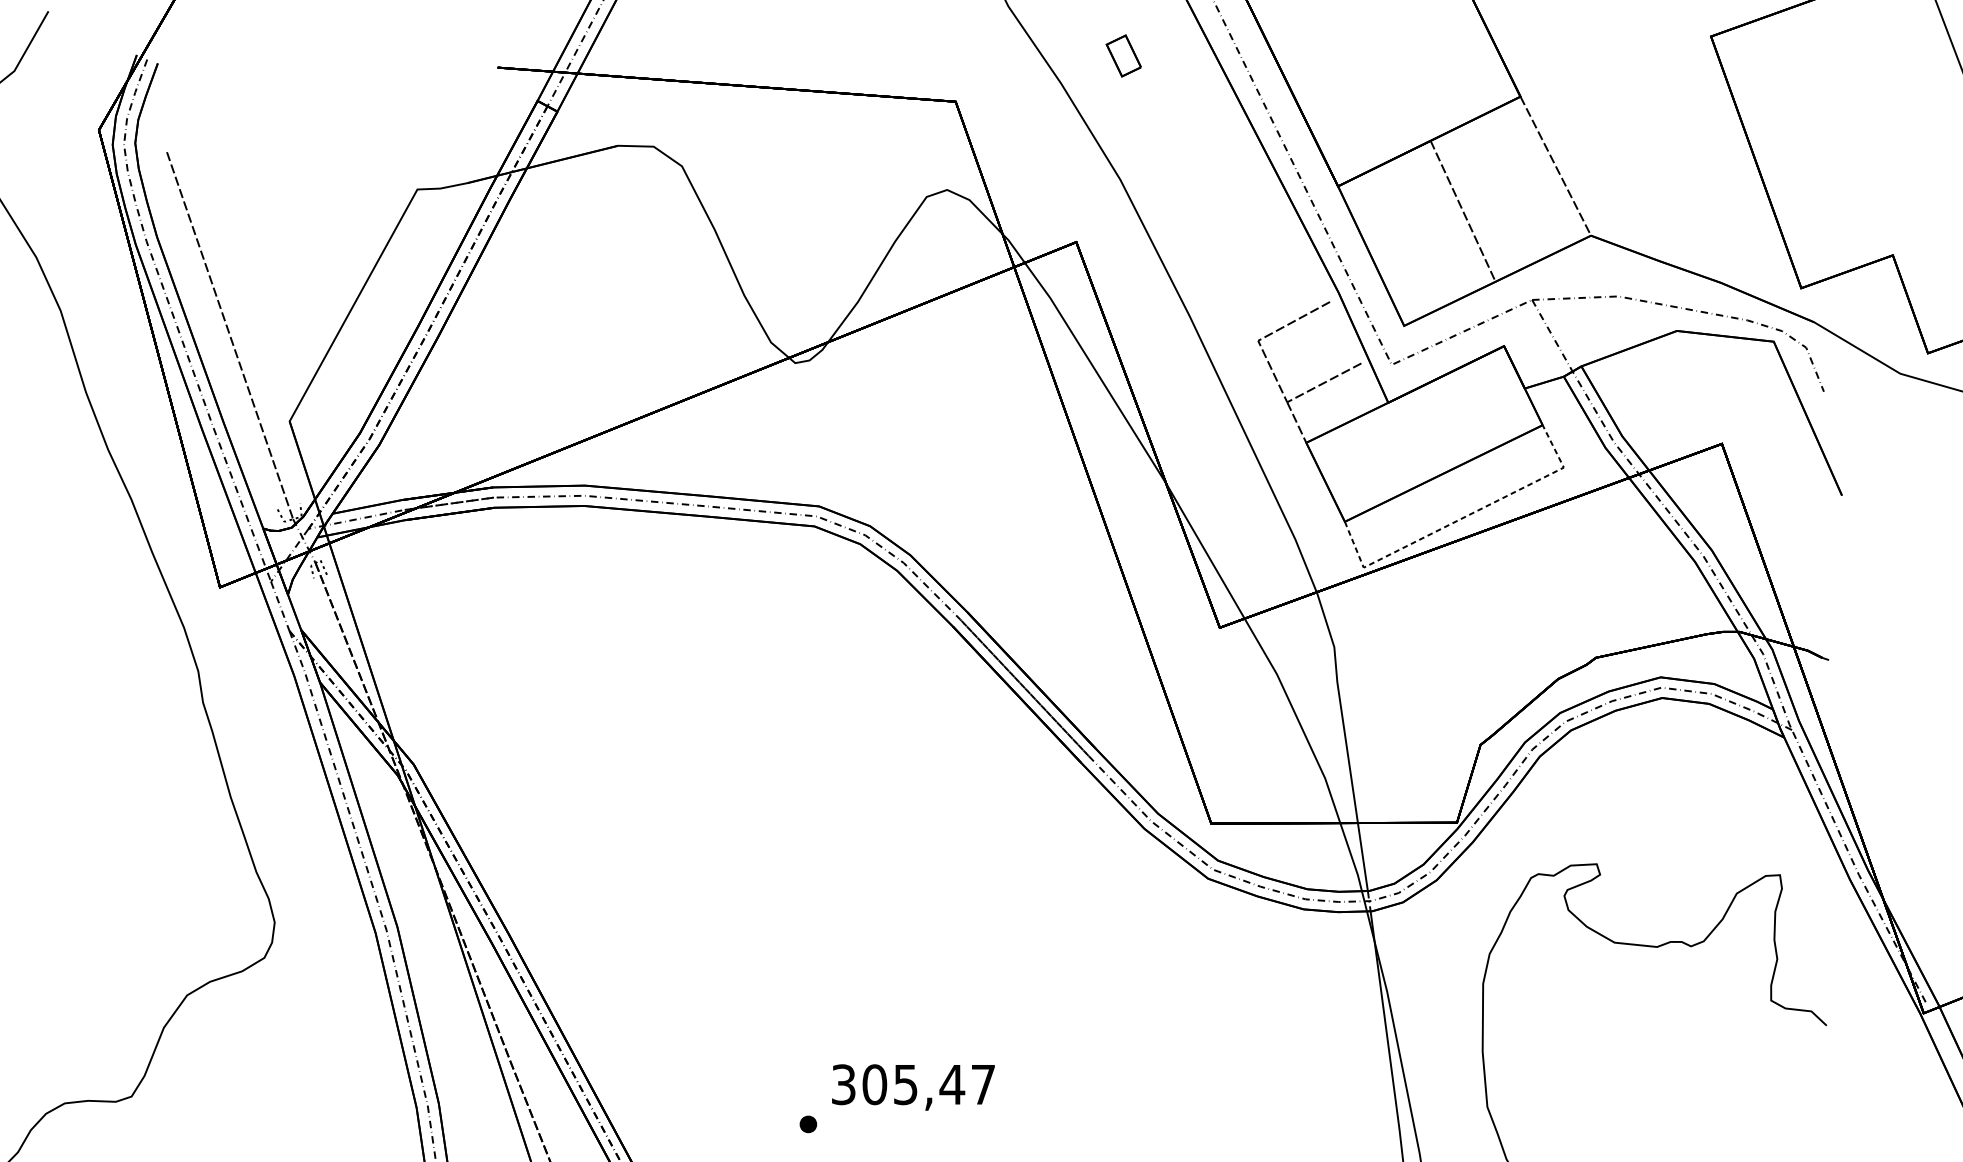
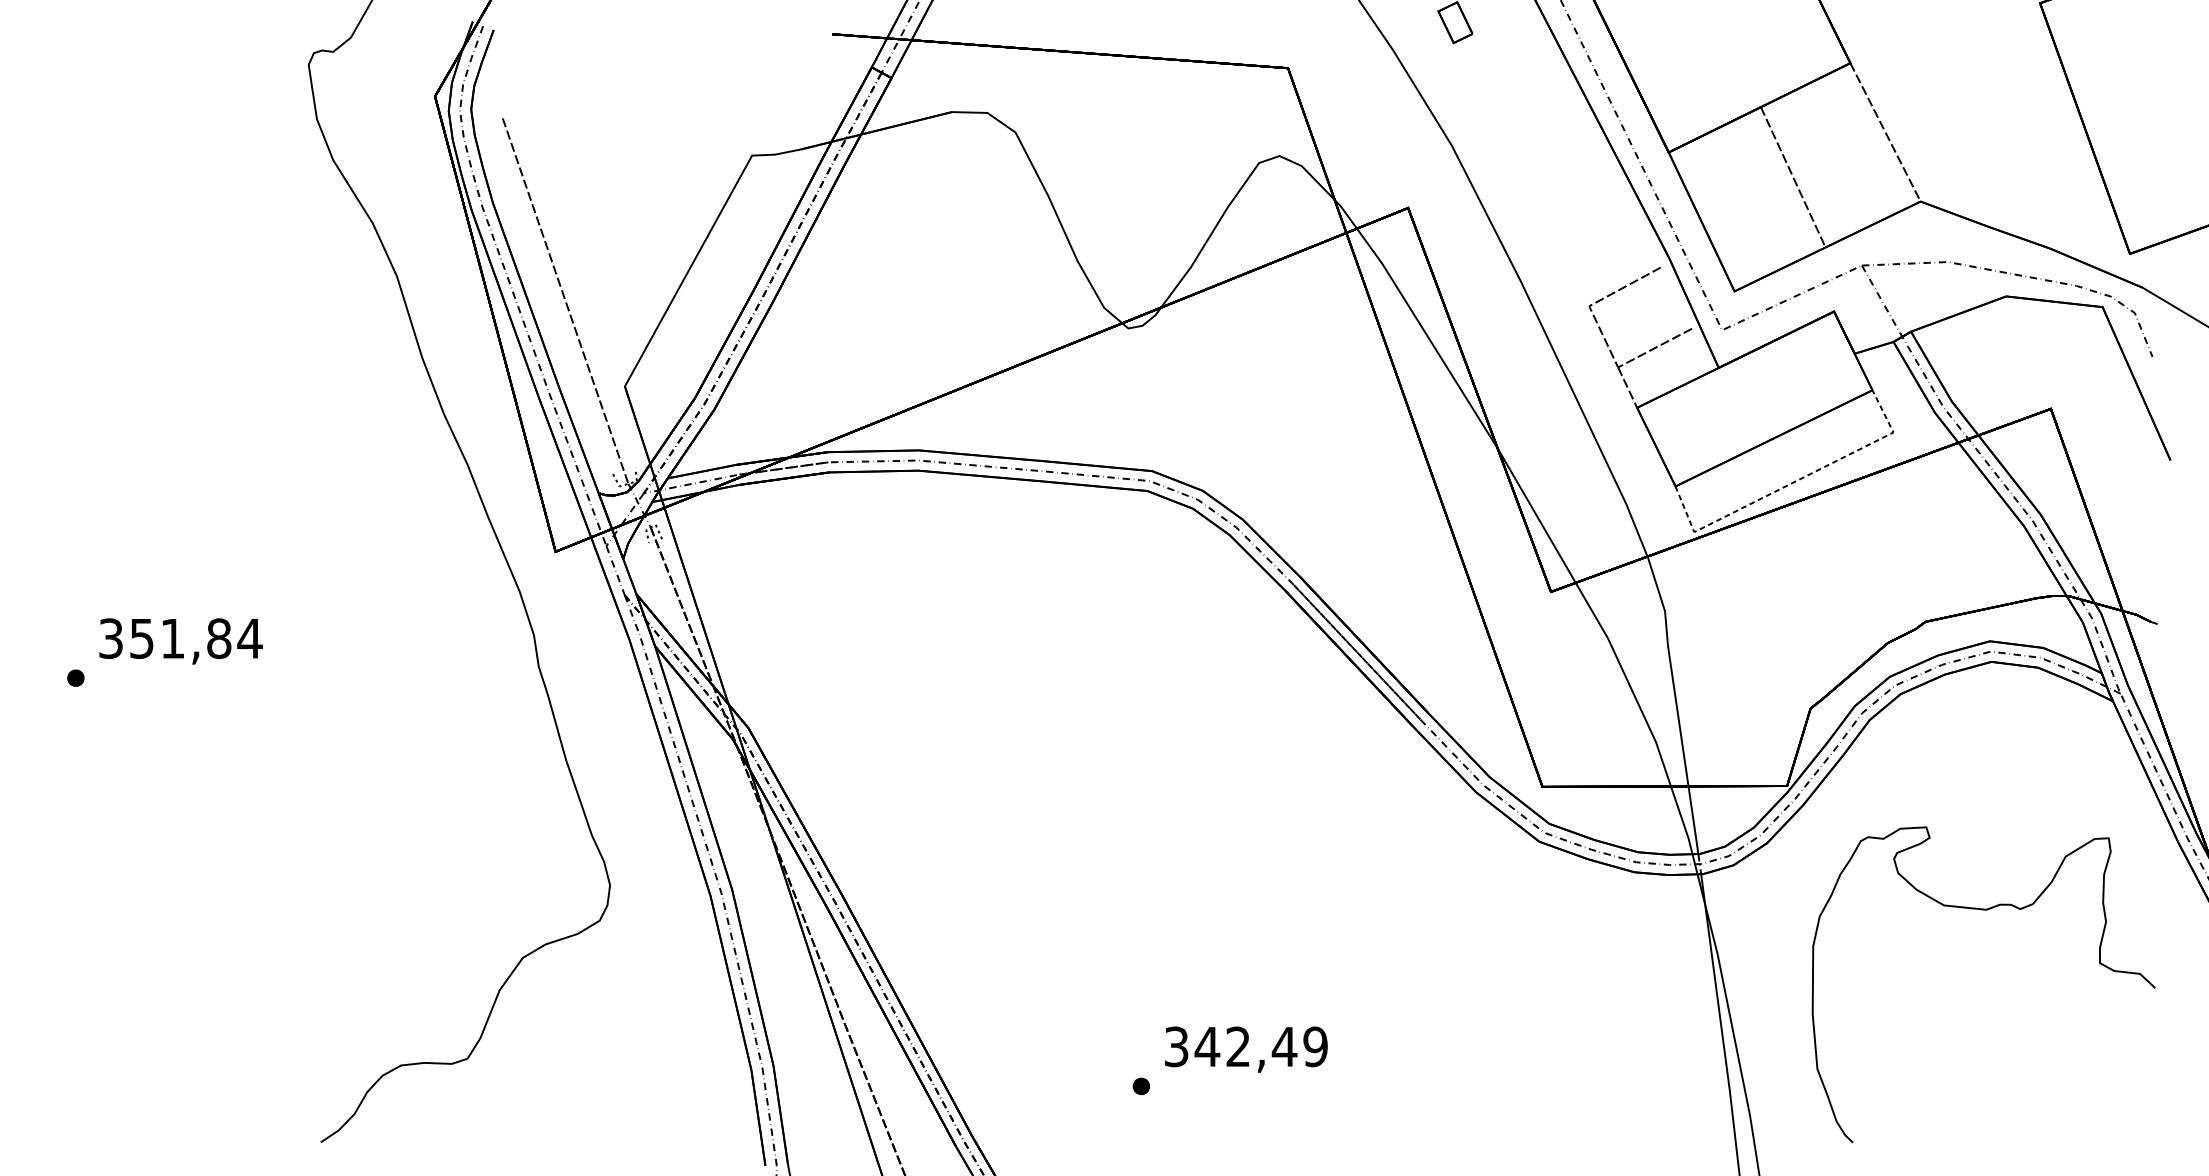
text: (928, 1084) -> (1260, 1046), 305,47 -> 342,49

